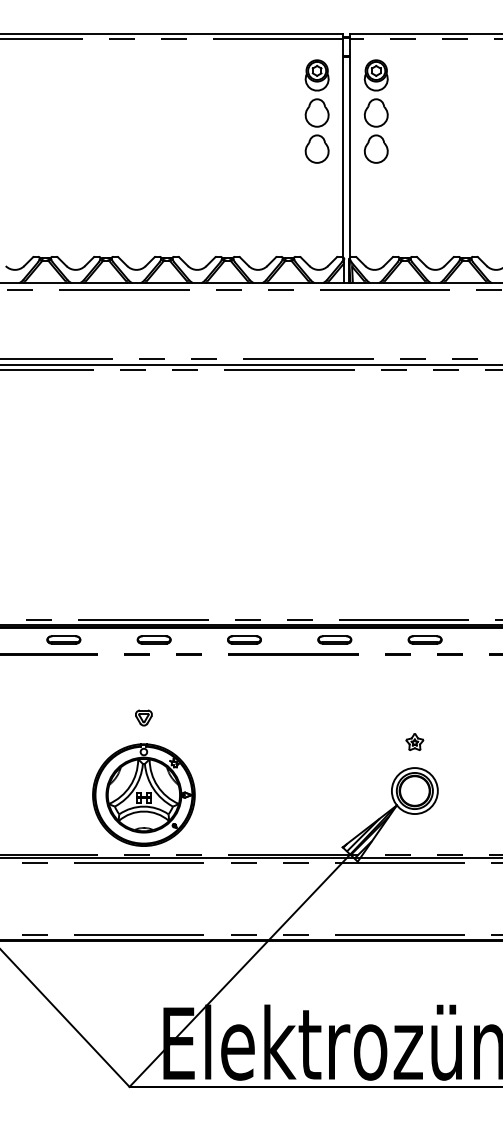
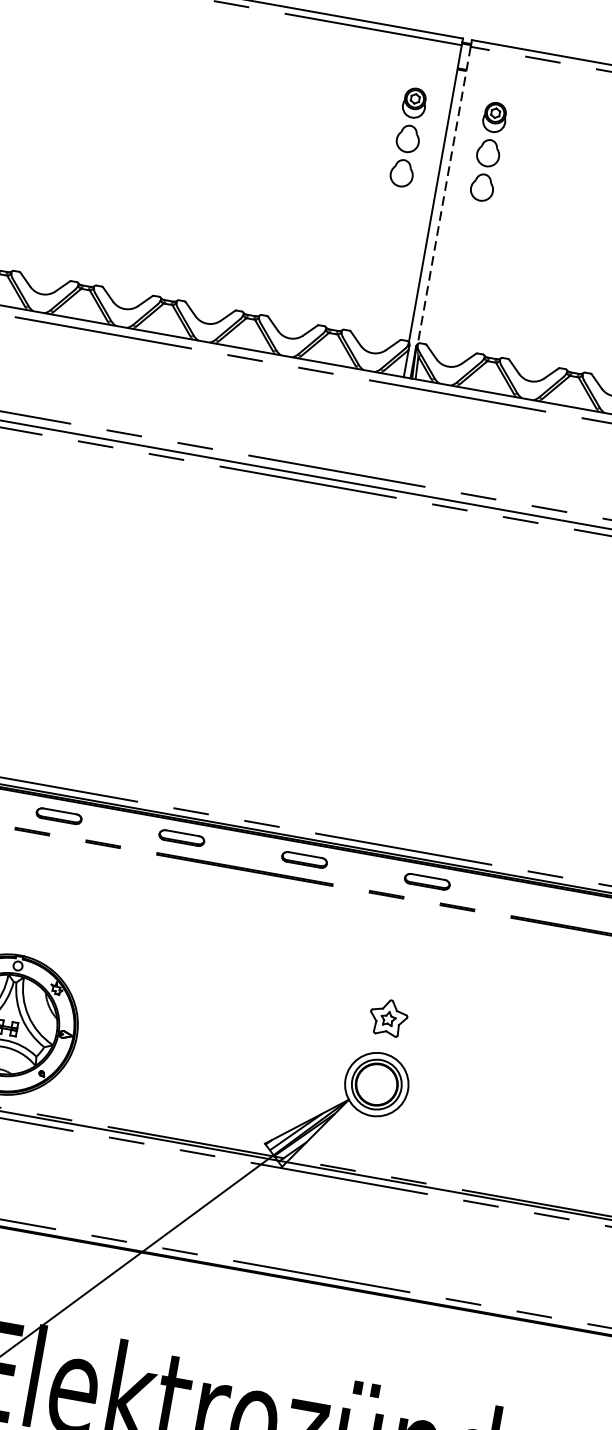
part: (316, 111) -> (407, 137), size x0.7
part: (375, 111) -> (487, 151), size x0.7
line: (350, 148) -> (444, 195), solid -> dashed
part: (143, 717) -> (25, 919), removed
part: (414, 742) -> (388, 1018), size x1.6

